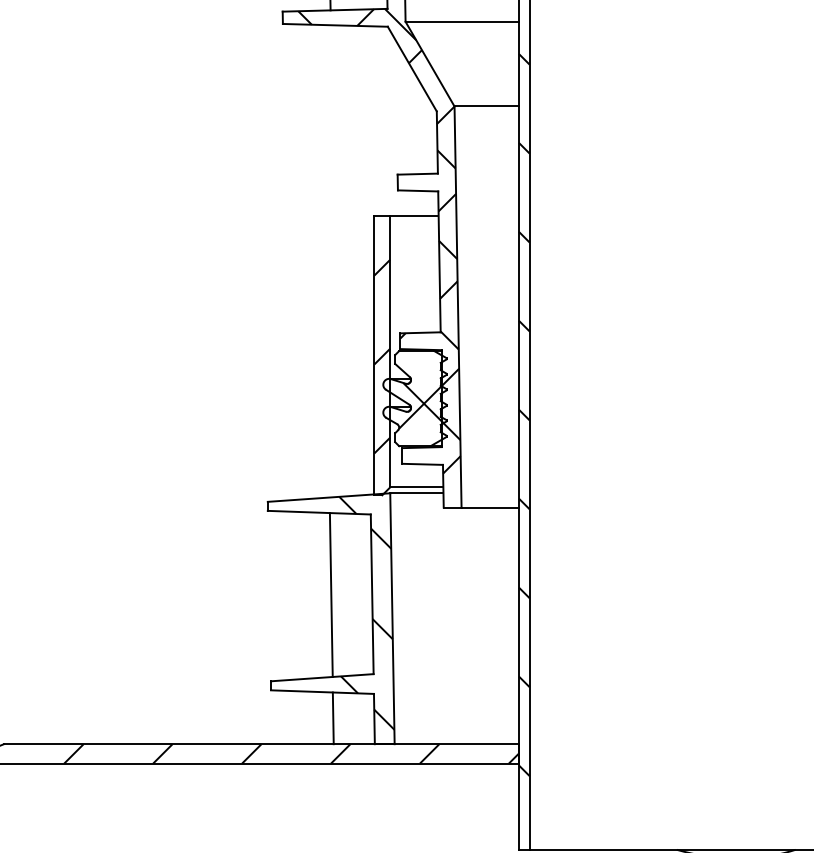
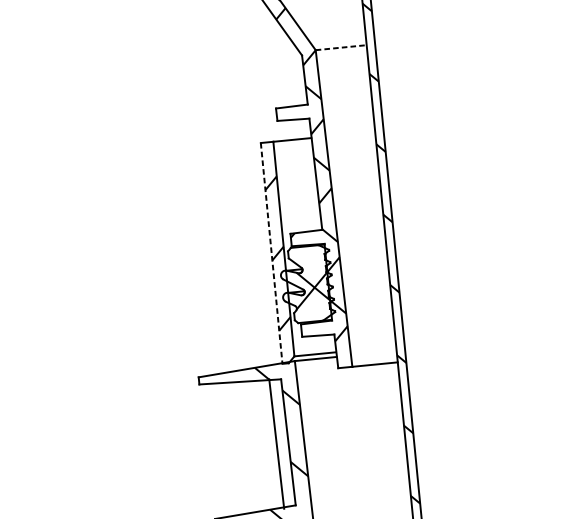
line: (487, 106) -> (341, 47), solid -> dashed
line: (374, 355) -> (271, 253), solid -> dashed
line: (330, 594) -> (276, 443), moved

